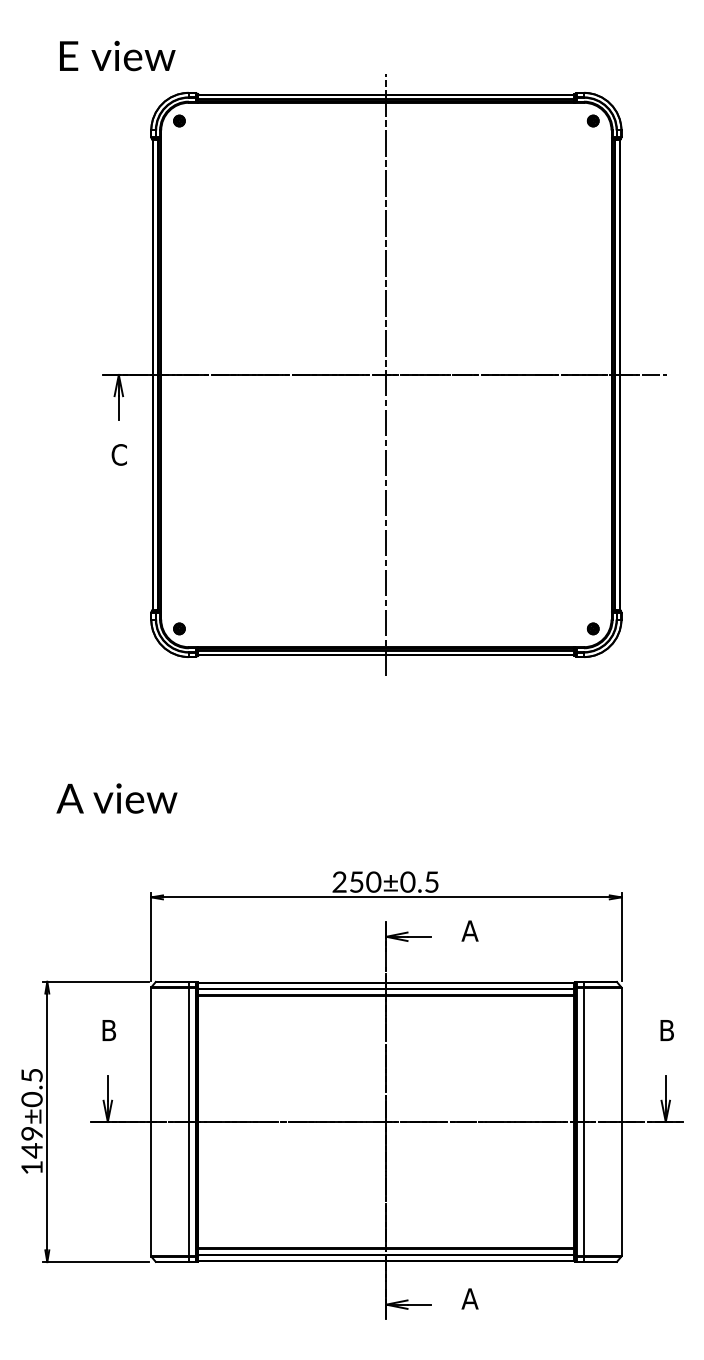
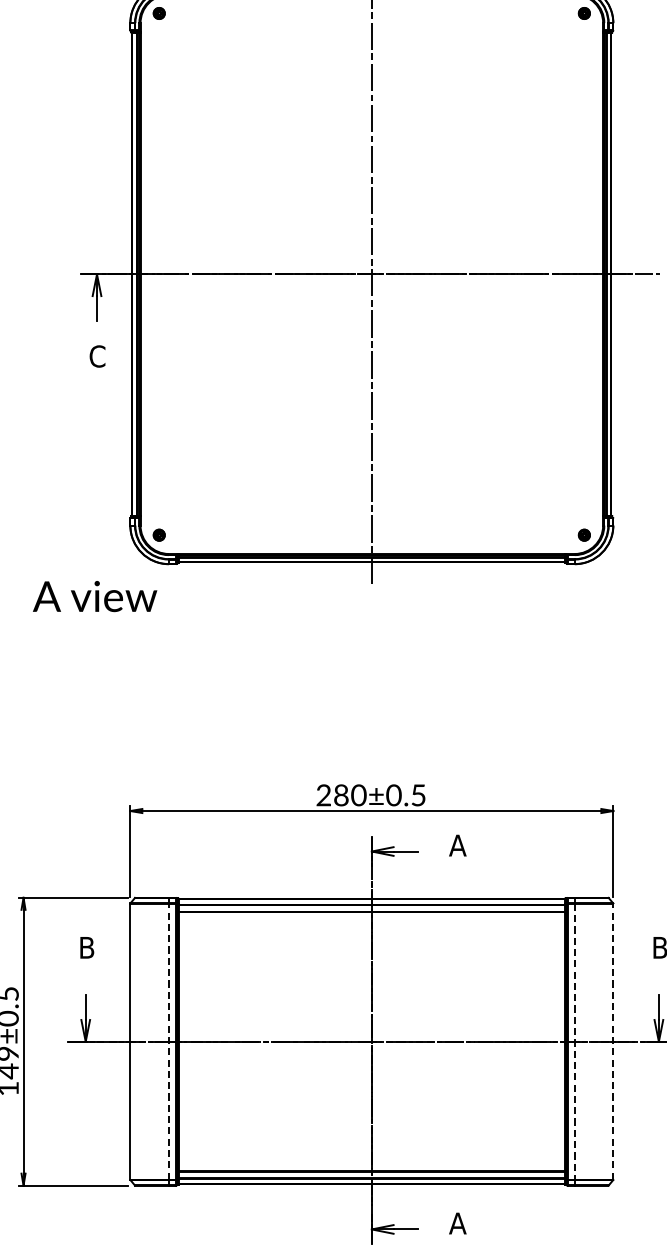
text: (116, 798) -> (94, 596), moved
text: (356, 881) -> (341, 794), 250±0.5 -> 280±0.5
line: (188, 1121) -> (168, 1041), solid -> dashed
line: (621, 1121) -> (613, 1041), solid -> dashed
line: (583, 1122) -> (574, 1042), solid -> dashed

